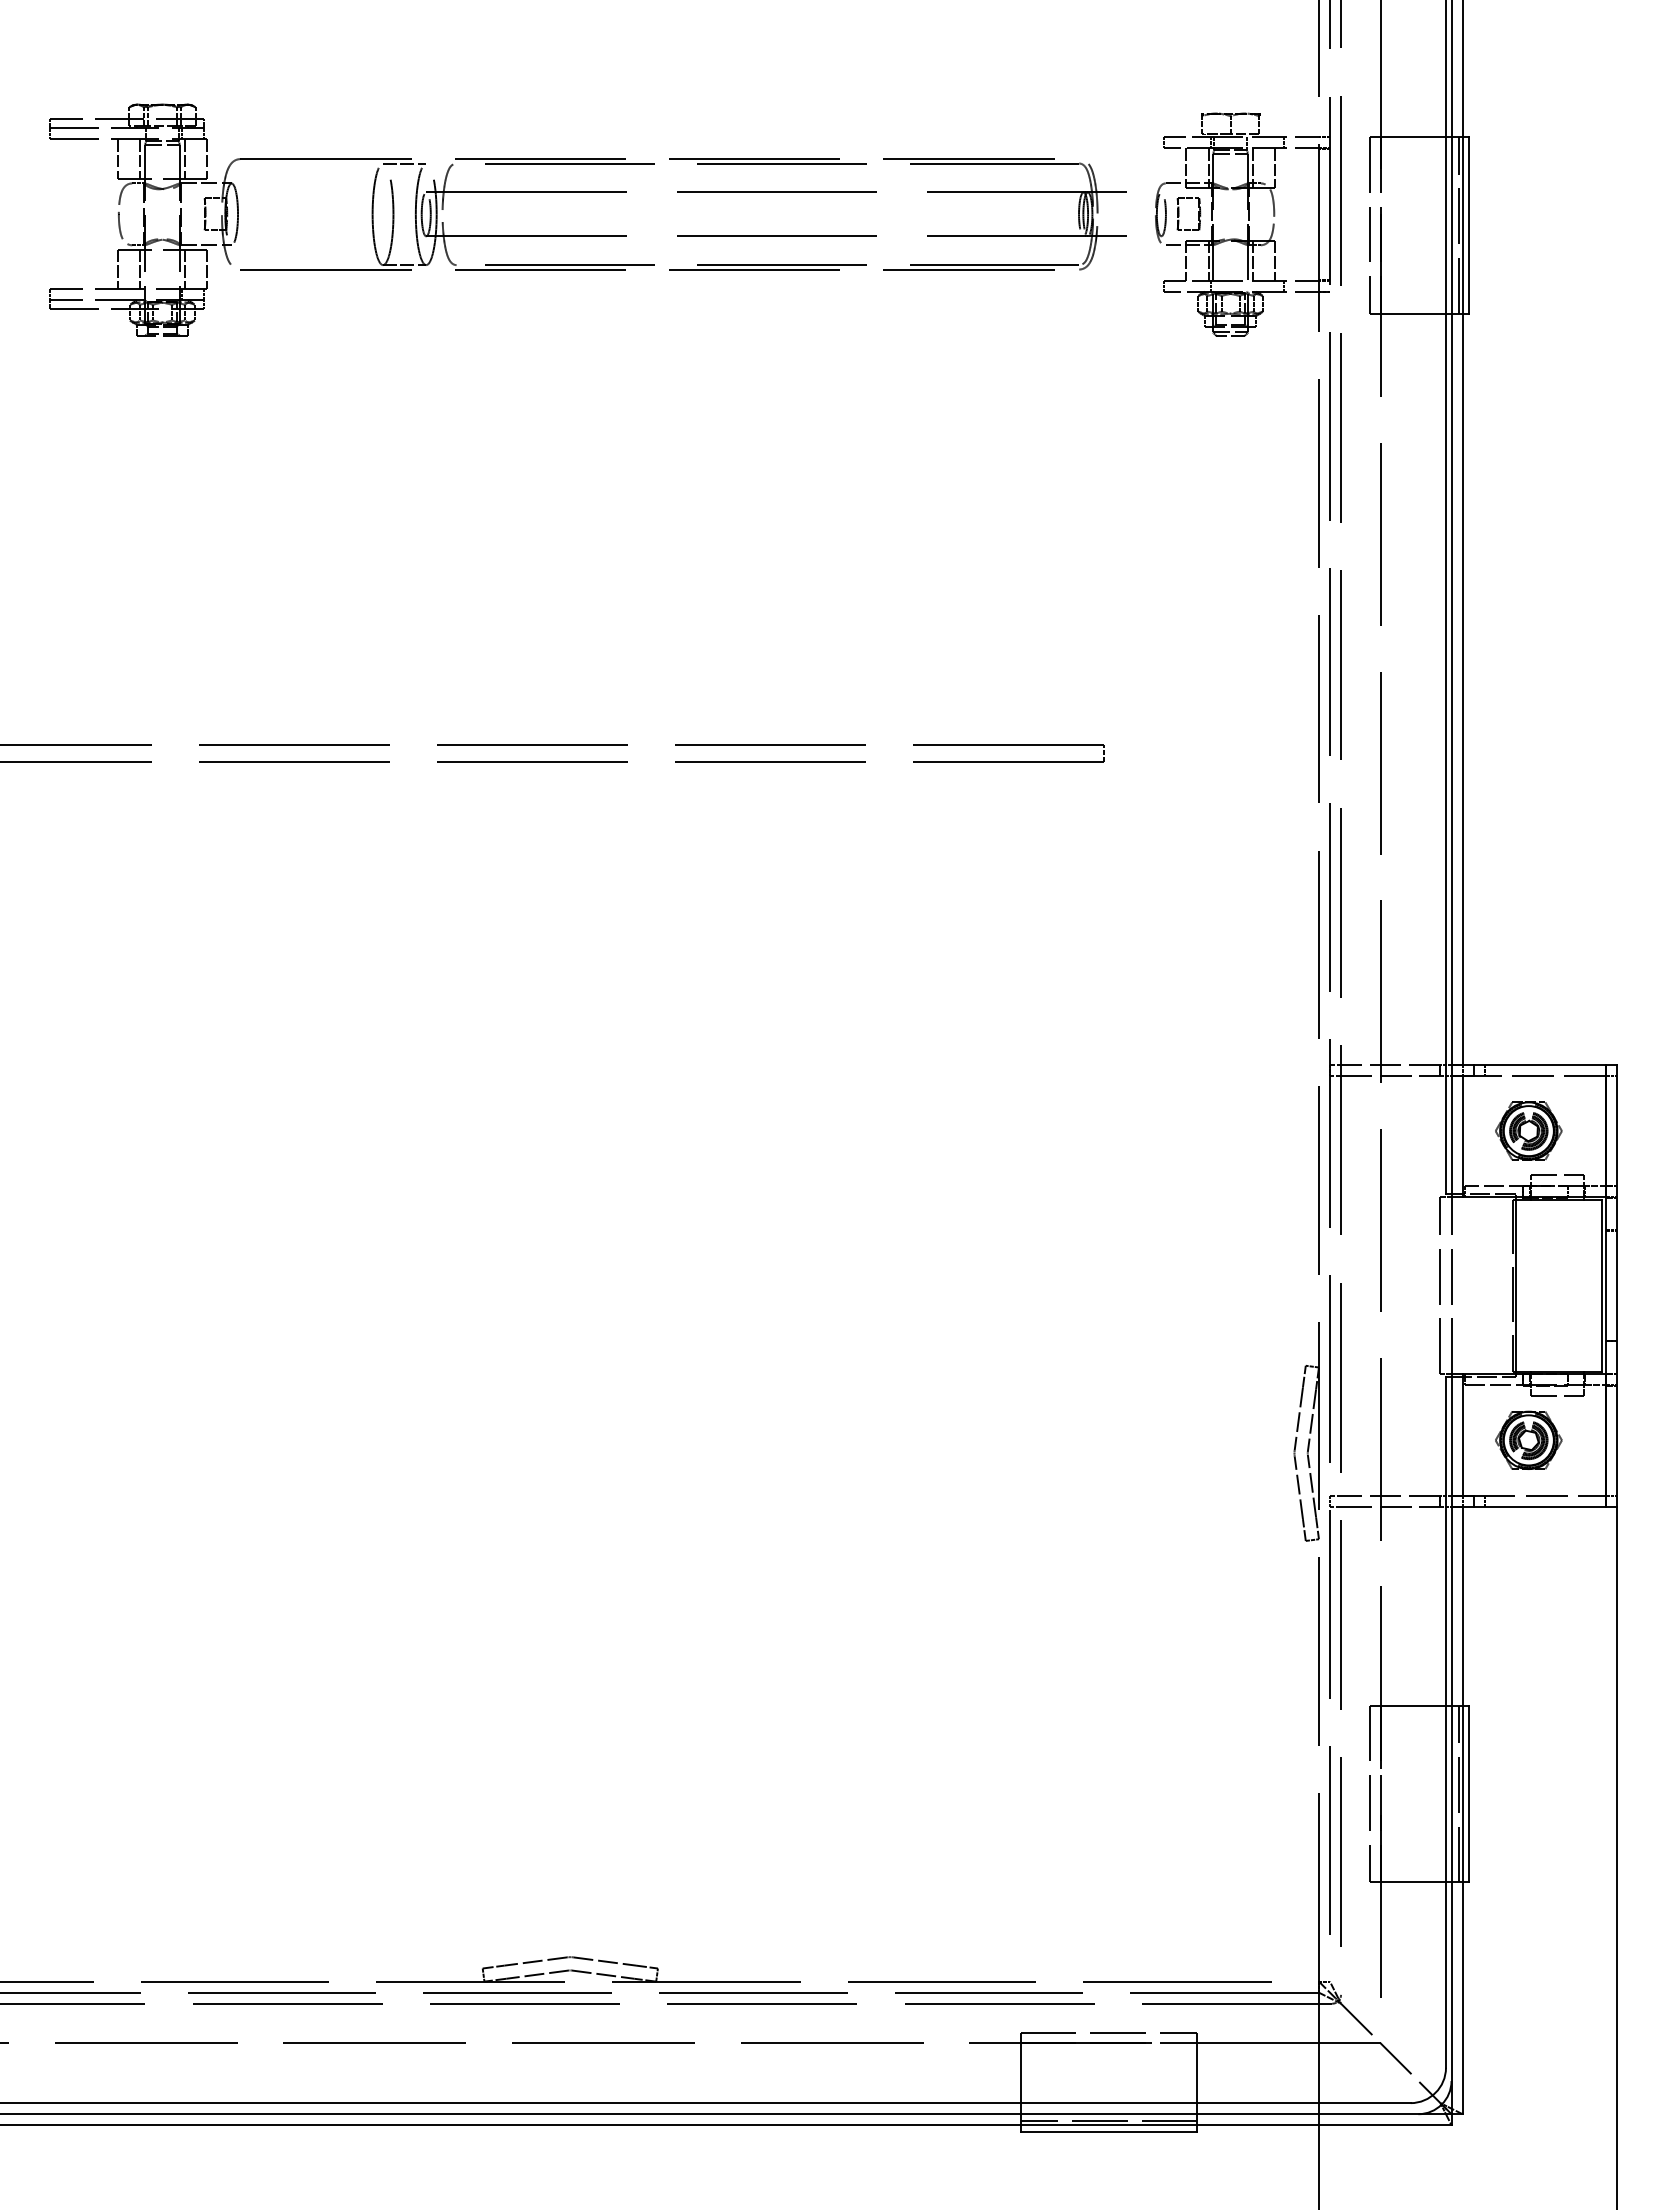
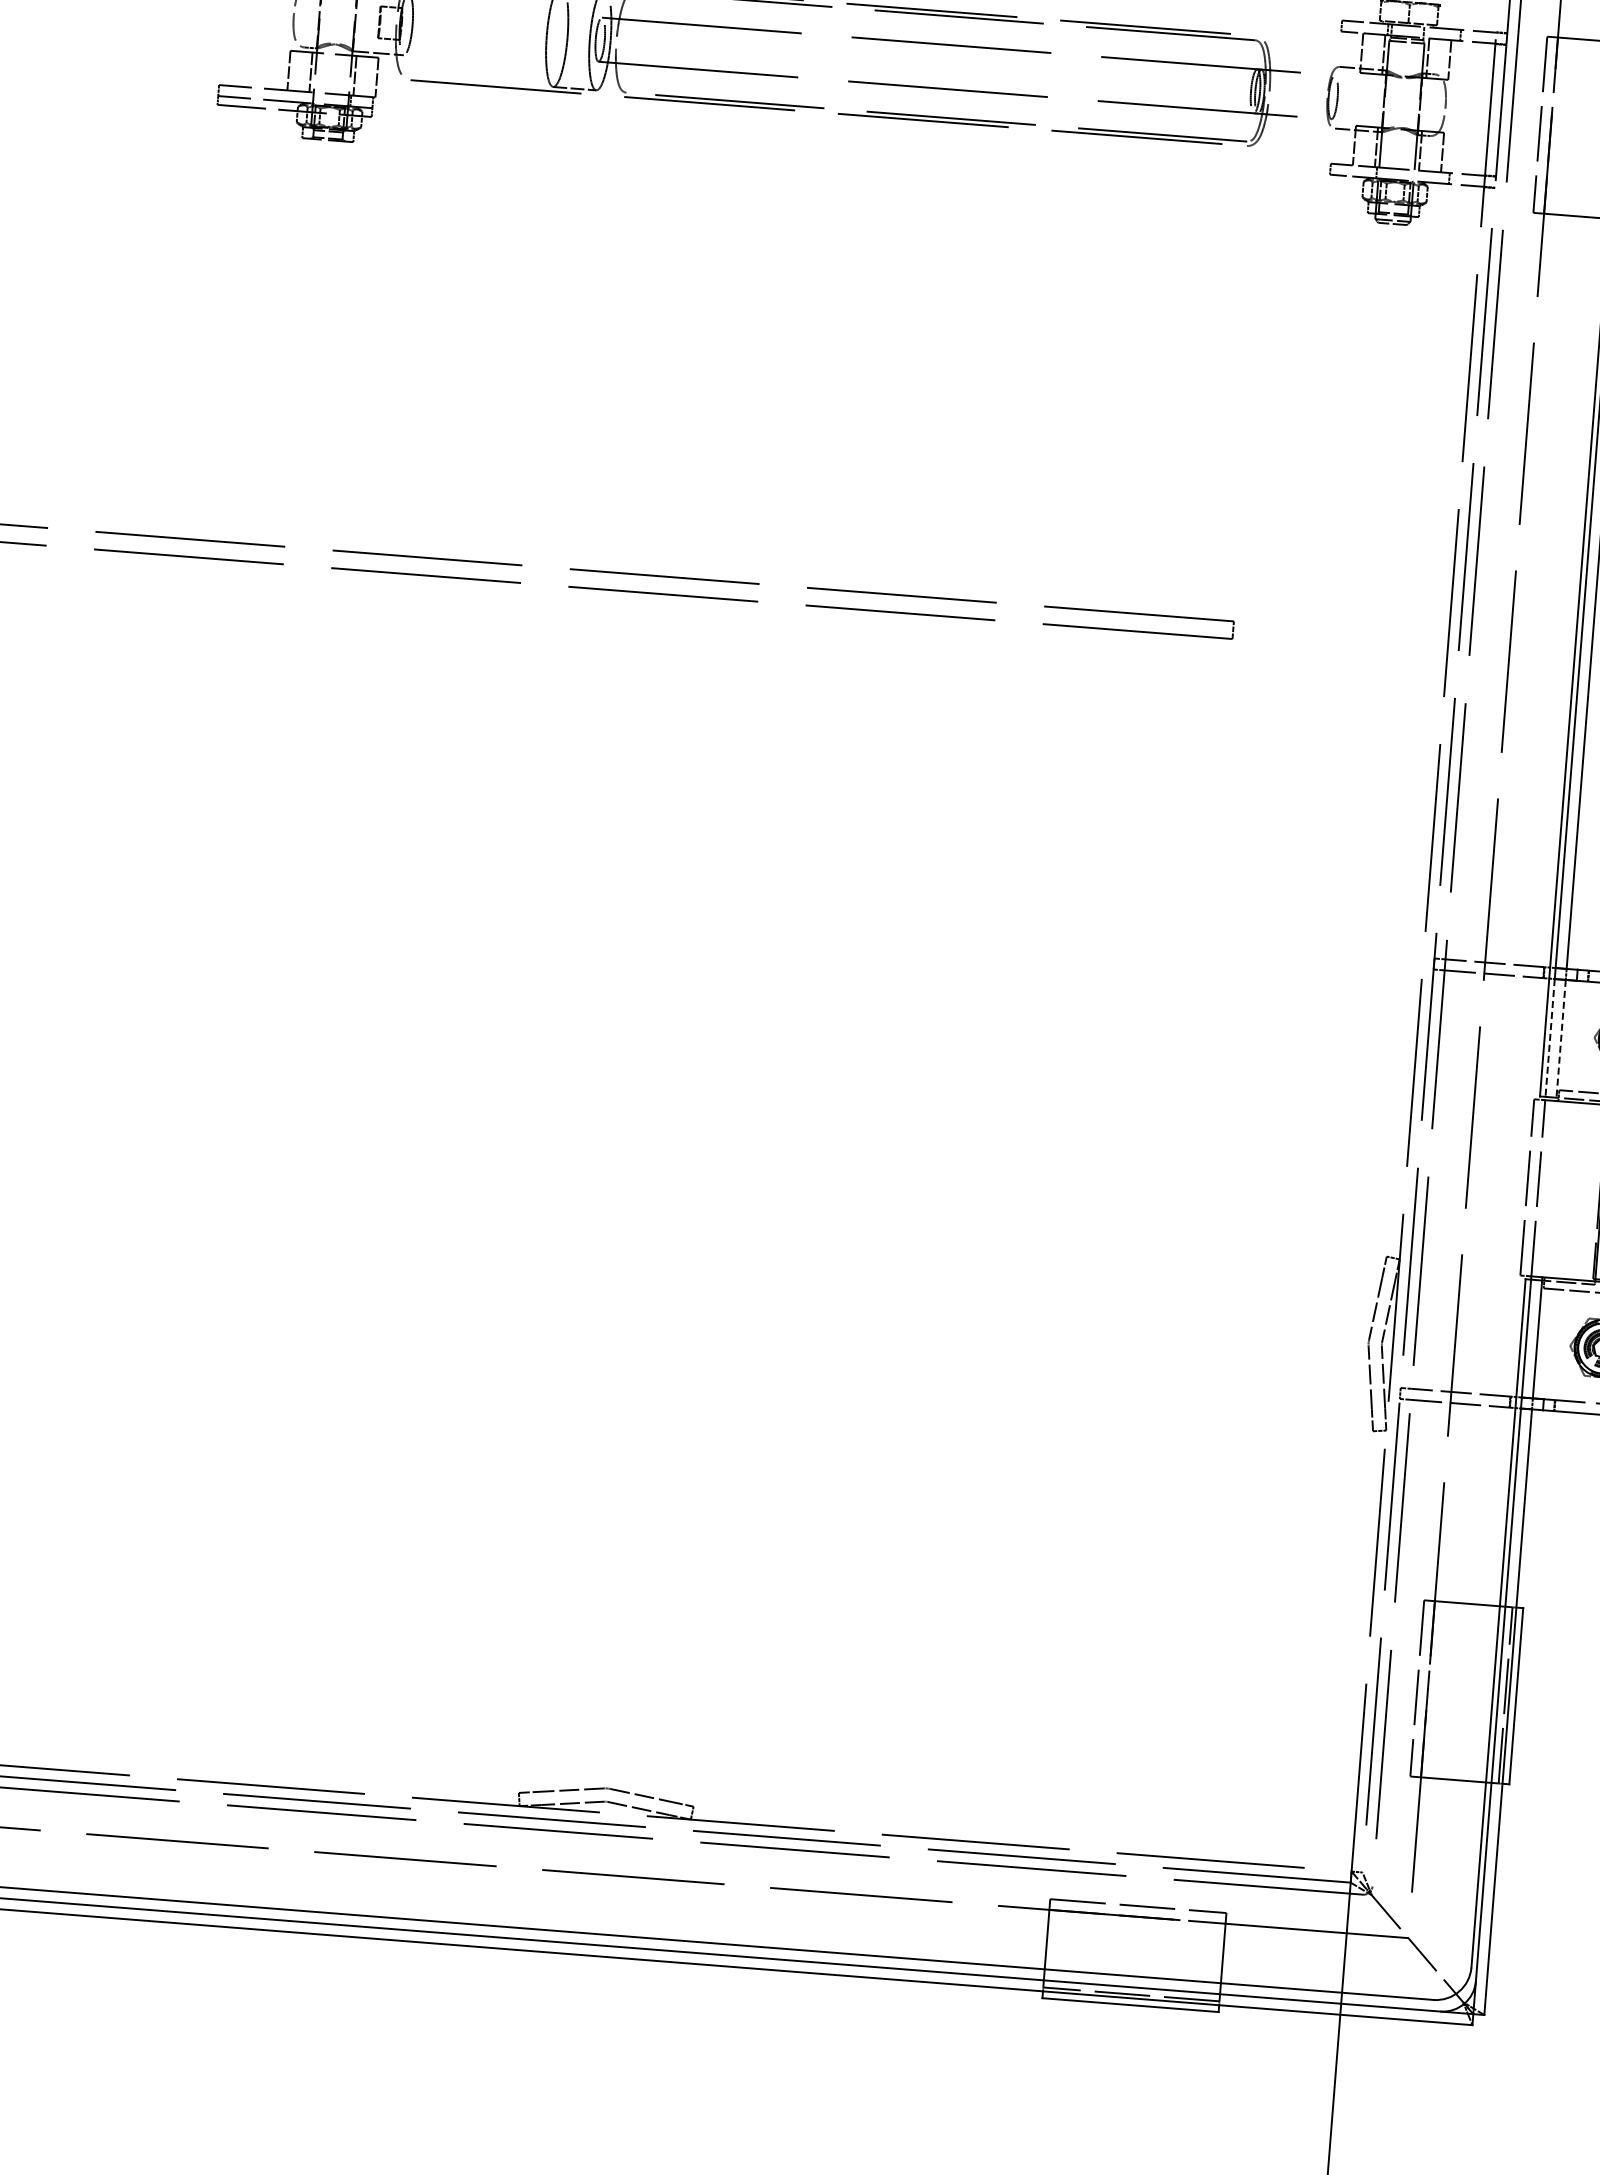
part: (1179, 213) -> (1351, 97), removed
line: (1451, 1136) -> (1550, 1039), solid -> dashed
line: (1462, 1136) -> (1560, 1040), solid -> dashed

